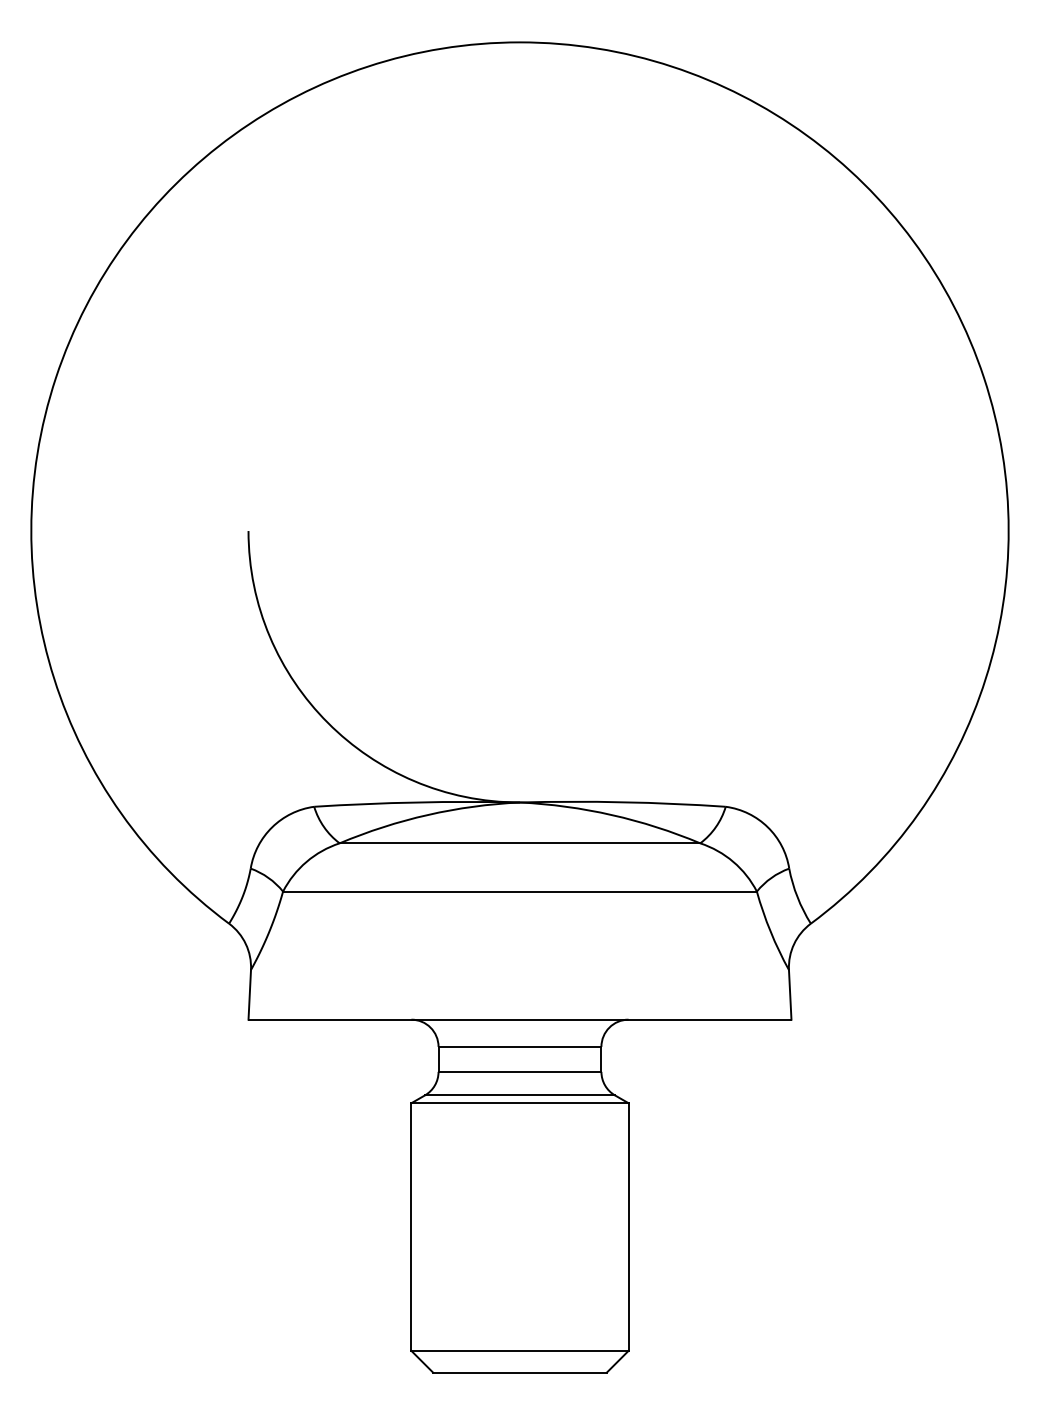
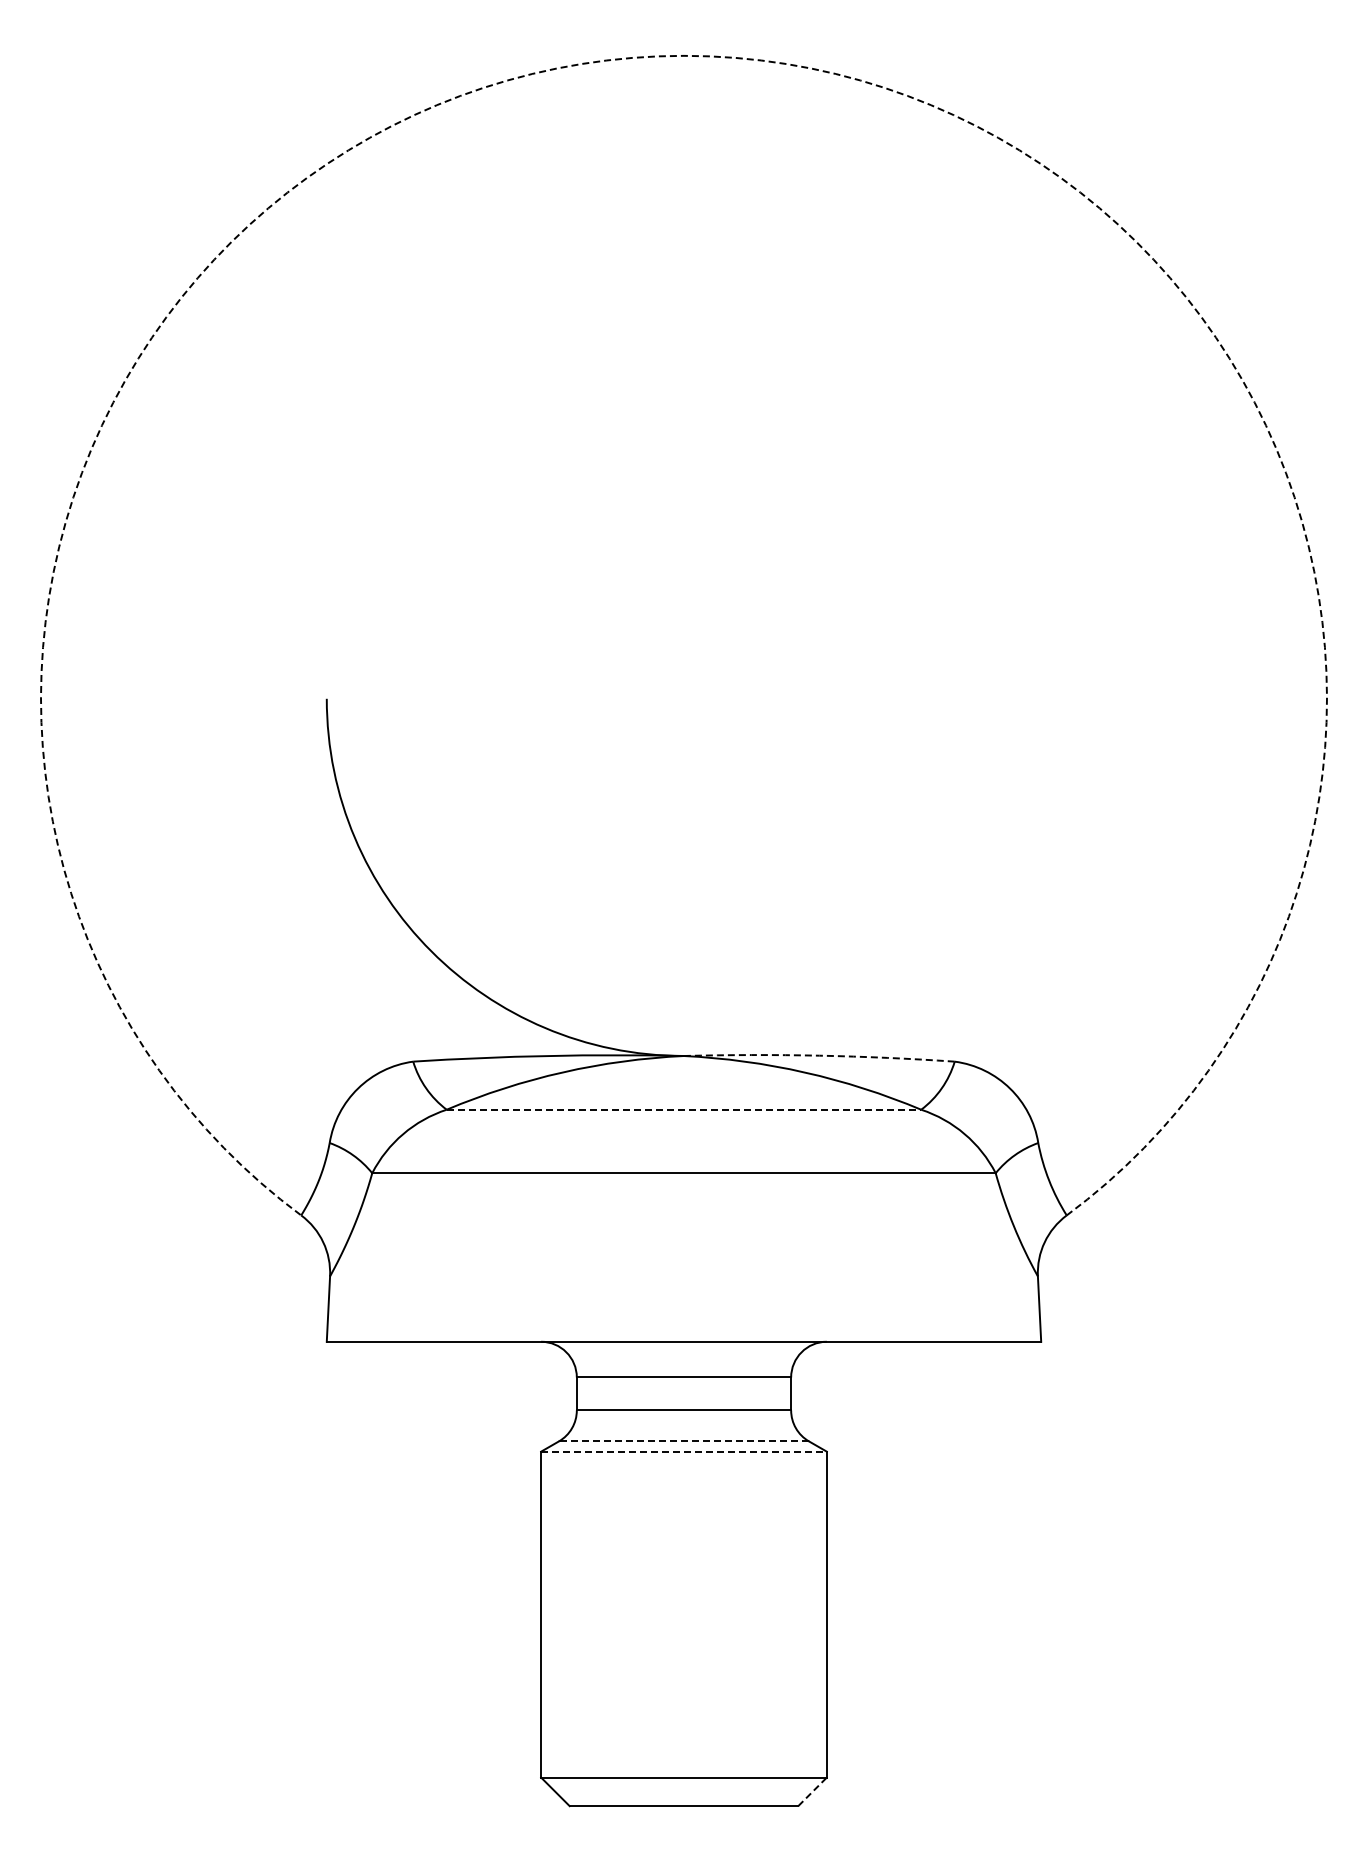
arc: (520, 42) -> (684, 55), solid -> dashed
arc: (622, 802) -> (819, 1055), solid -> dashed
line: (520, 843) -> (684, 1109), solid -> dashed
line: (519, 1095) -> (683, 1441), solid -> dashed
line: (520, 1103) -> (684, 1451), solid -> dashed
line: (617, 1361) -> (812, 1791), solid -> dashed

